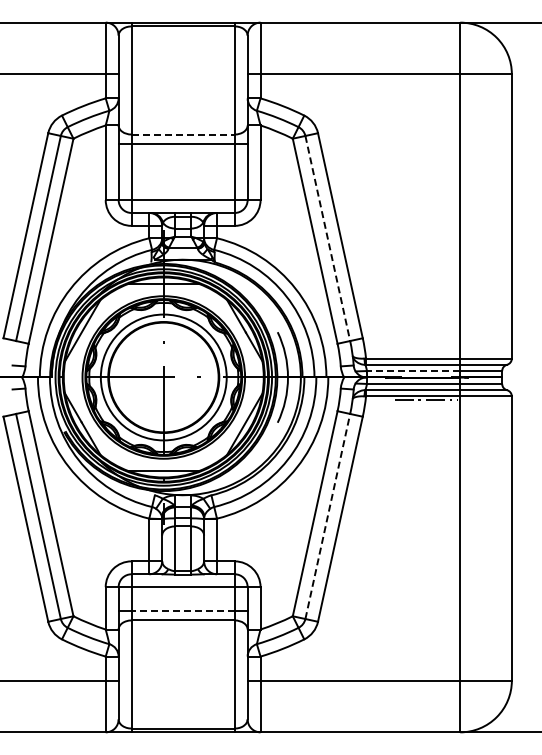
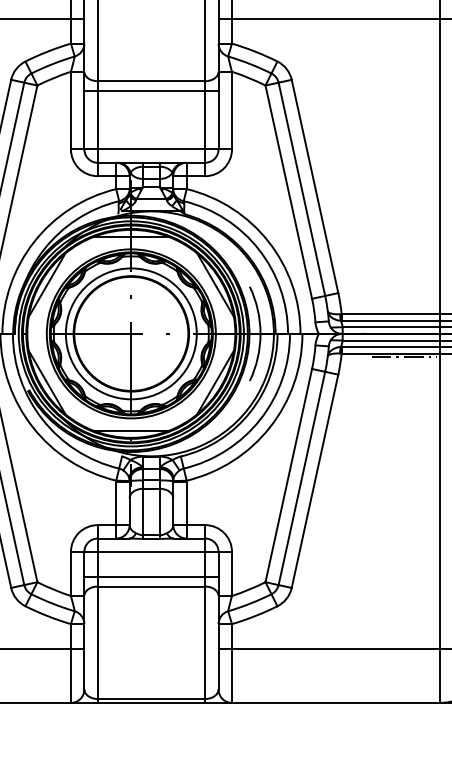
line: (183, 134) -> (151, 81), dashed -> solid
line: (327, 238) -> (301, 189), dashed -> solid
line: (413, 371) -> (391, 327), dashed -> solid
line: (327, 516) -> (301, 478), dashed -> solid
line: (183, 611) -> (151, 577), dashed -> solid

